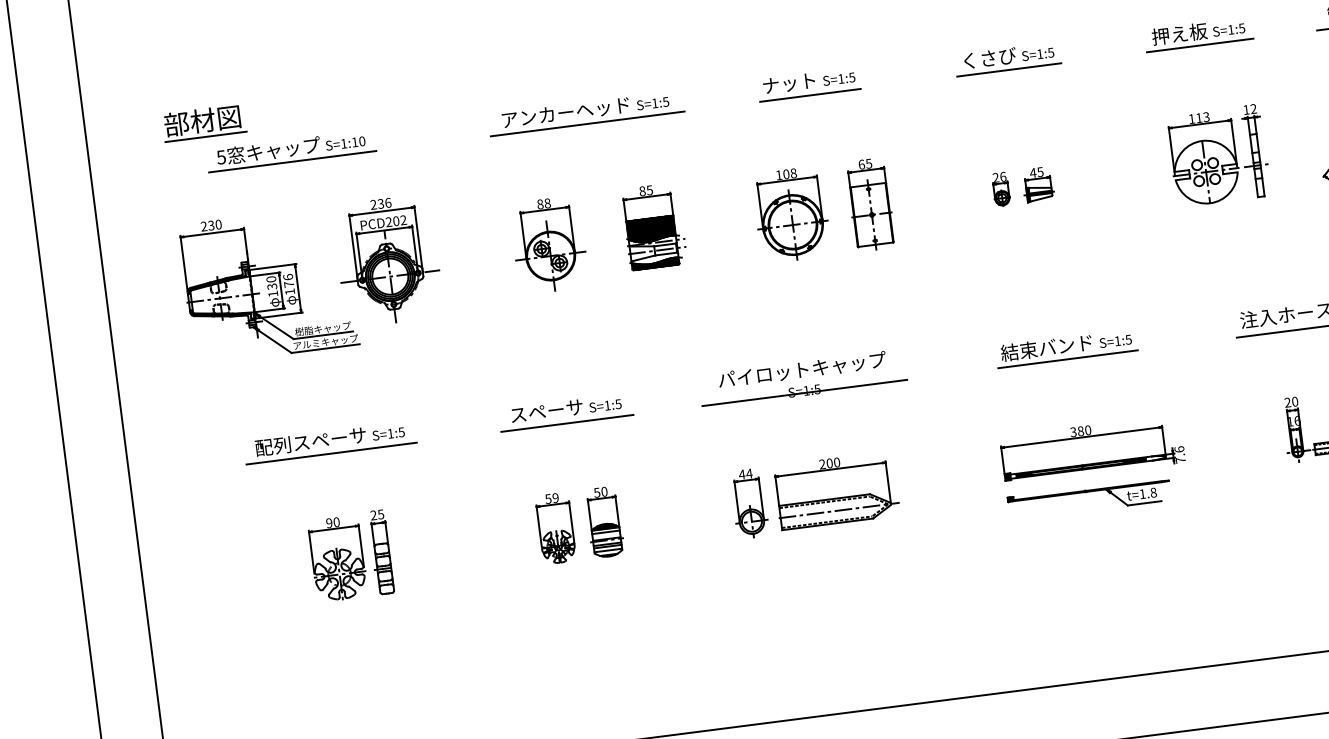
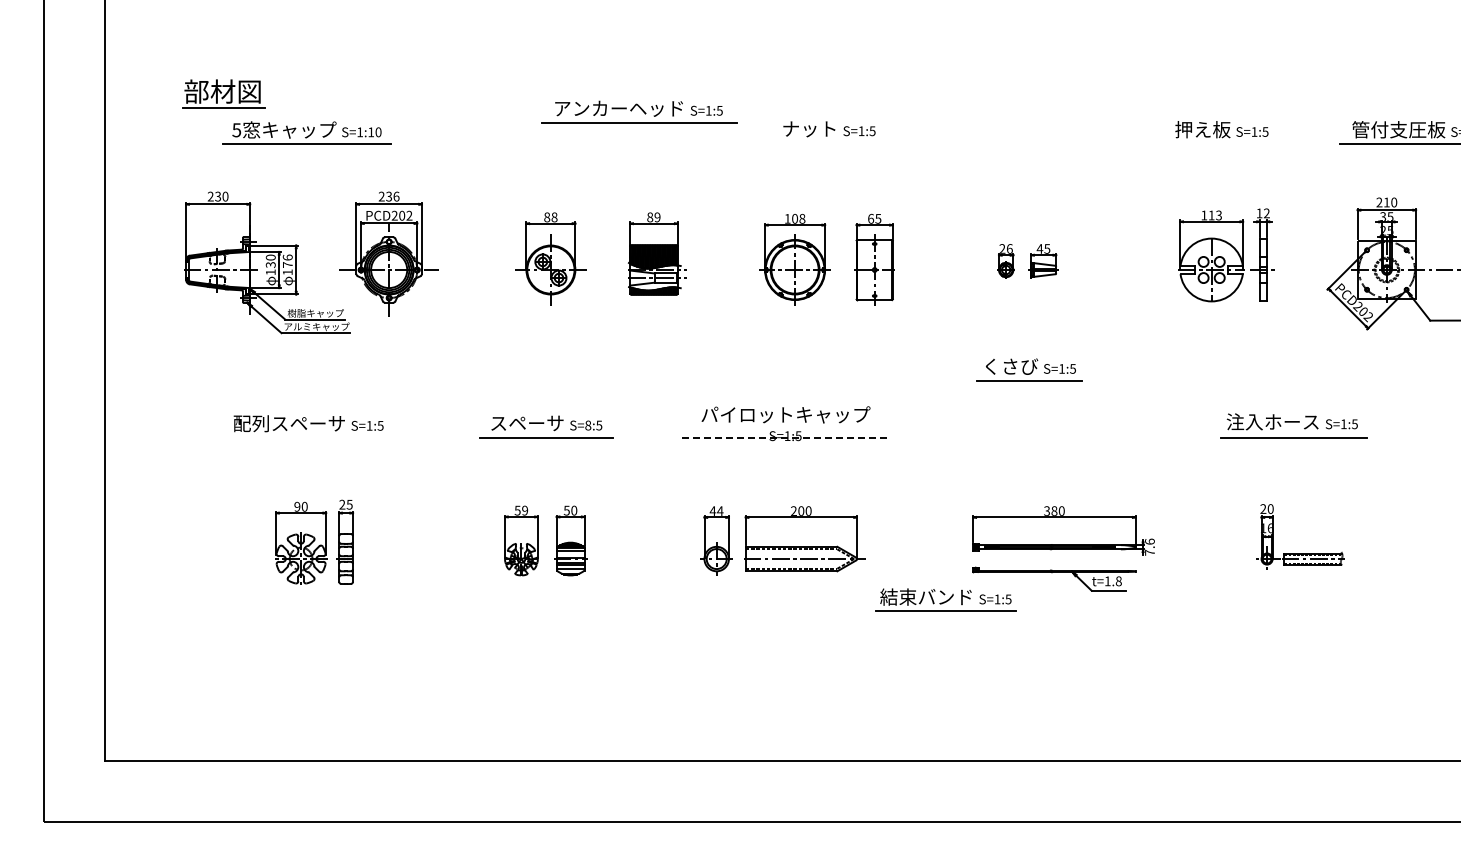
line: (1199, 45) -> (1221, 143), removed
part: (1007, 58) -> (1029, 369), moved
line: (810, 95) -> (828, 143), removed
part: (586, 112) -> (639, 111), moved
text: (649, 190) -> (657, 217), 85 -> 89
part: (1066, 347) -> (945, 599), moved
line: (805, 393) -> (786, 438), solid -> dashed
text: (607, 405) -> (588, 425), S=1:5 -> S=8:5
line: (331, 454) -> (308, 438), removed

